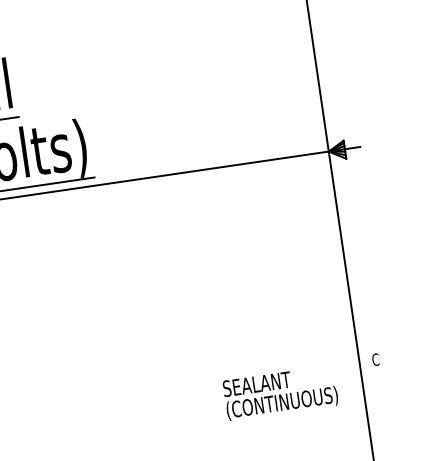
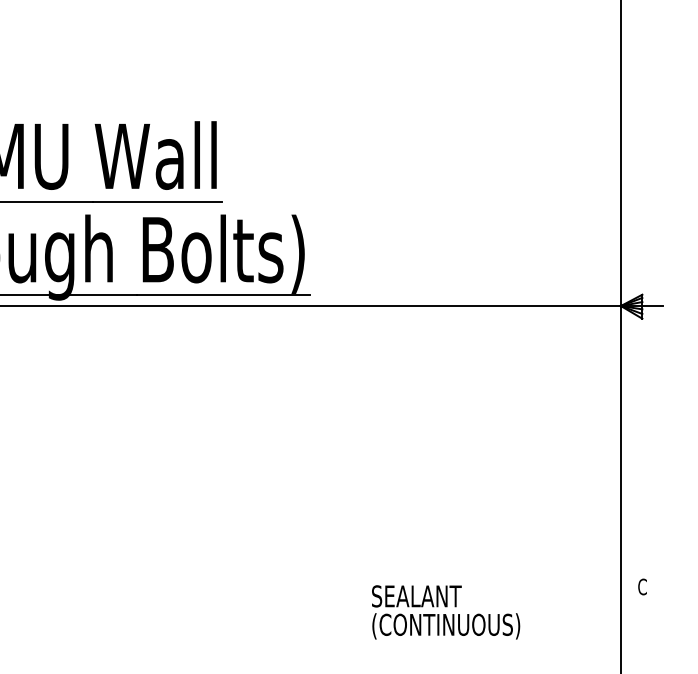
text: (281, 393) -> (446, 612), moved

